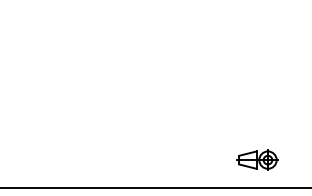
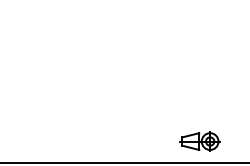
part: (257, 159) -> (200, 140), moved

